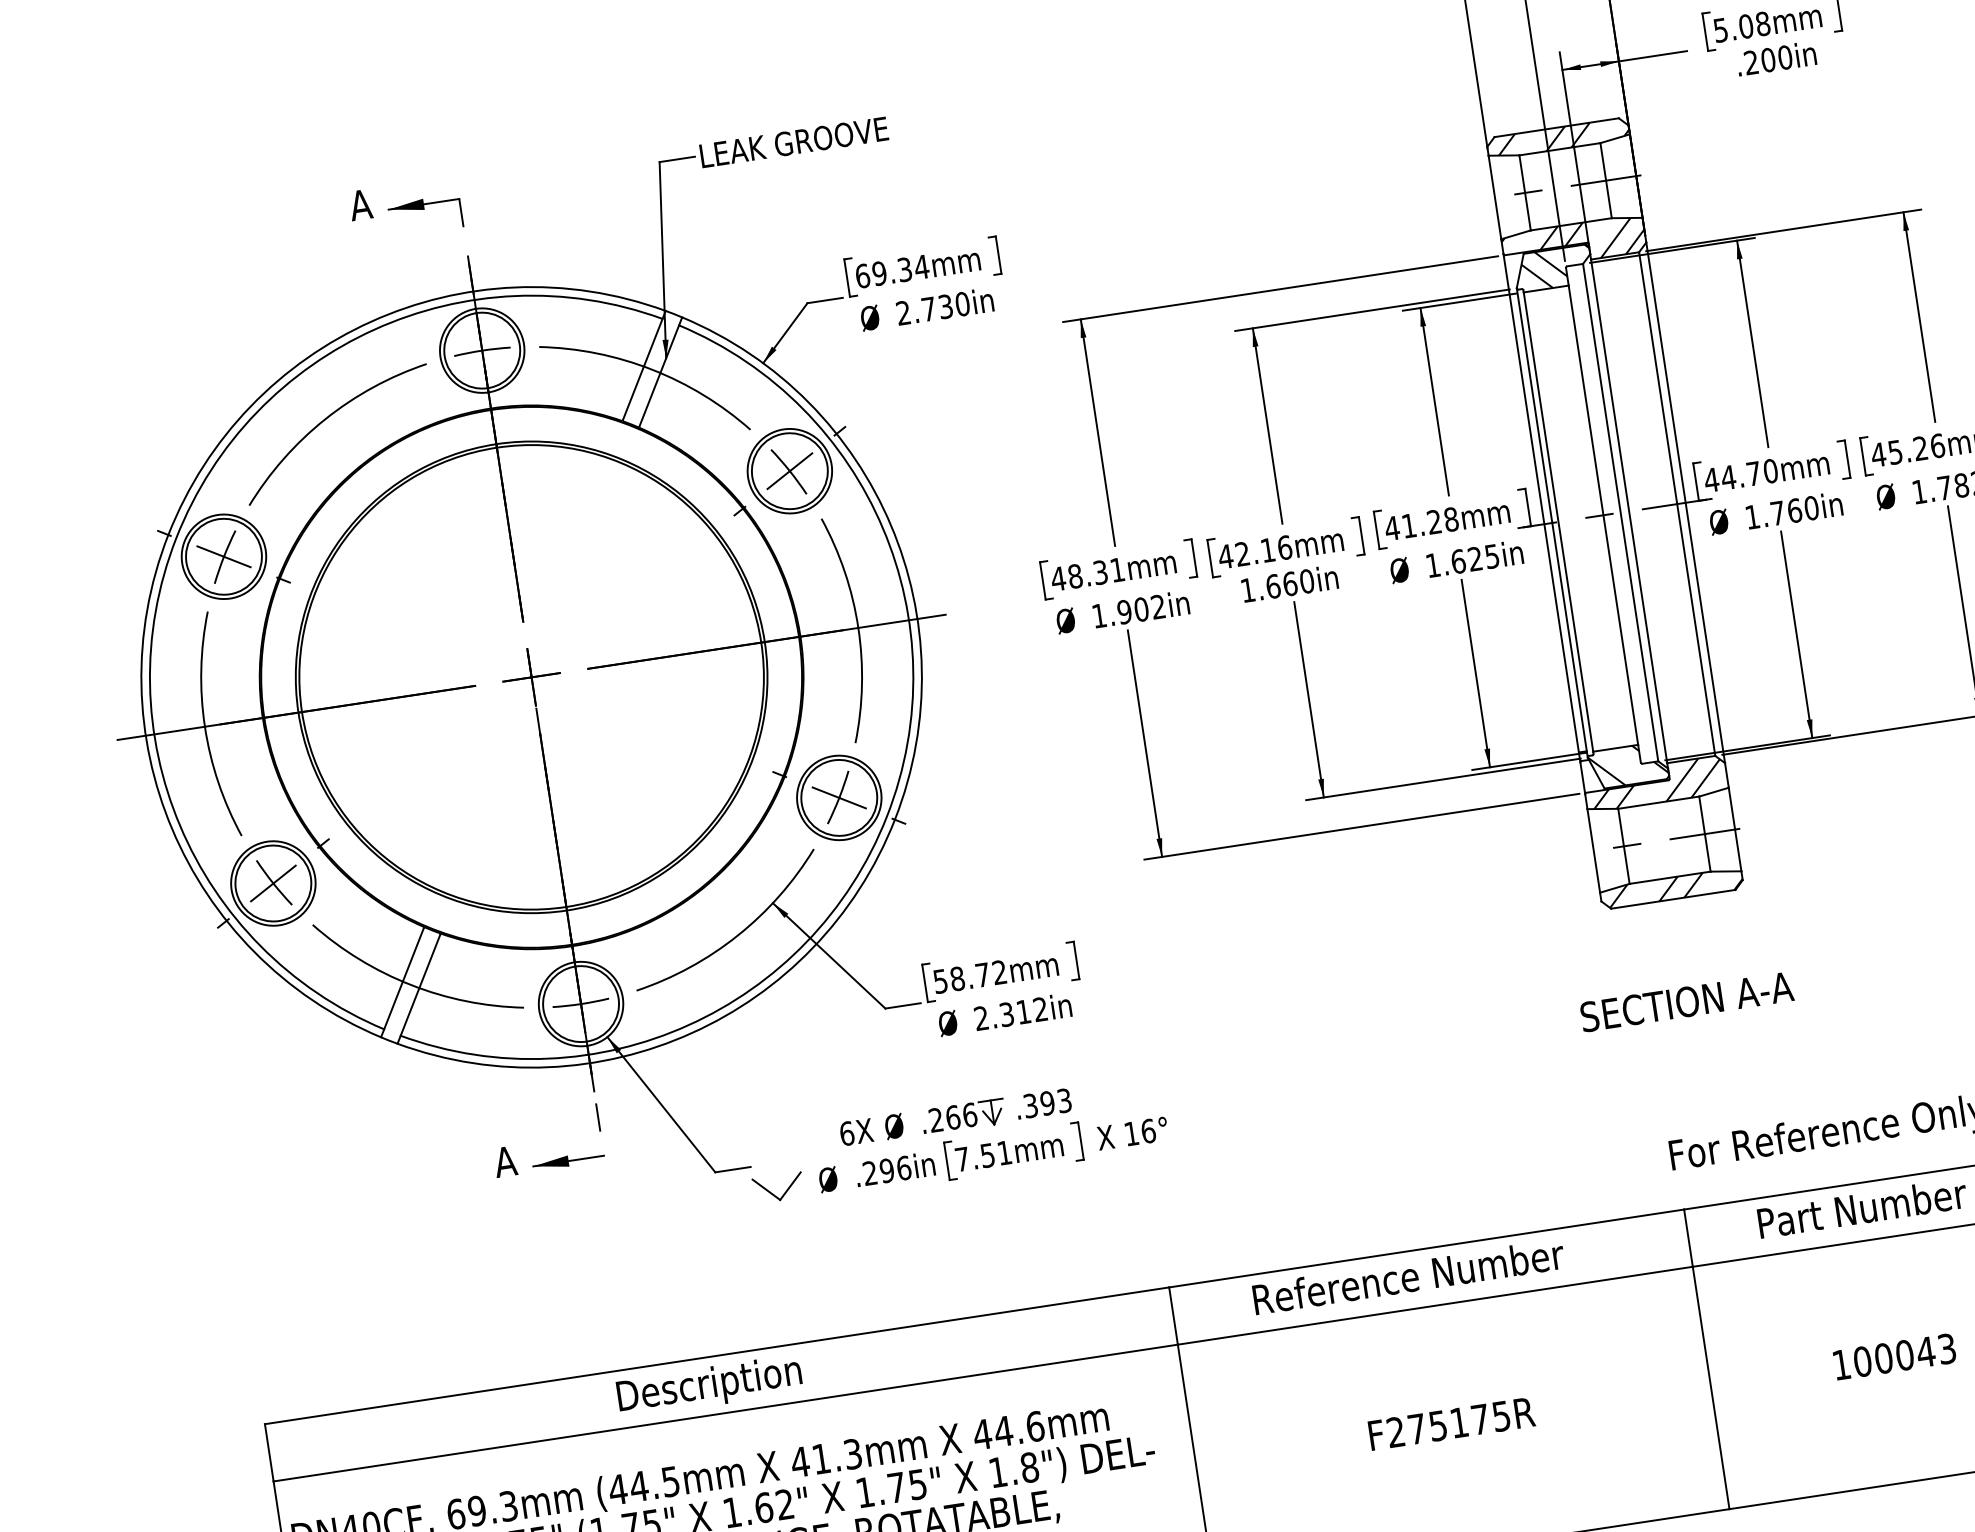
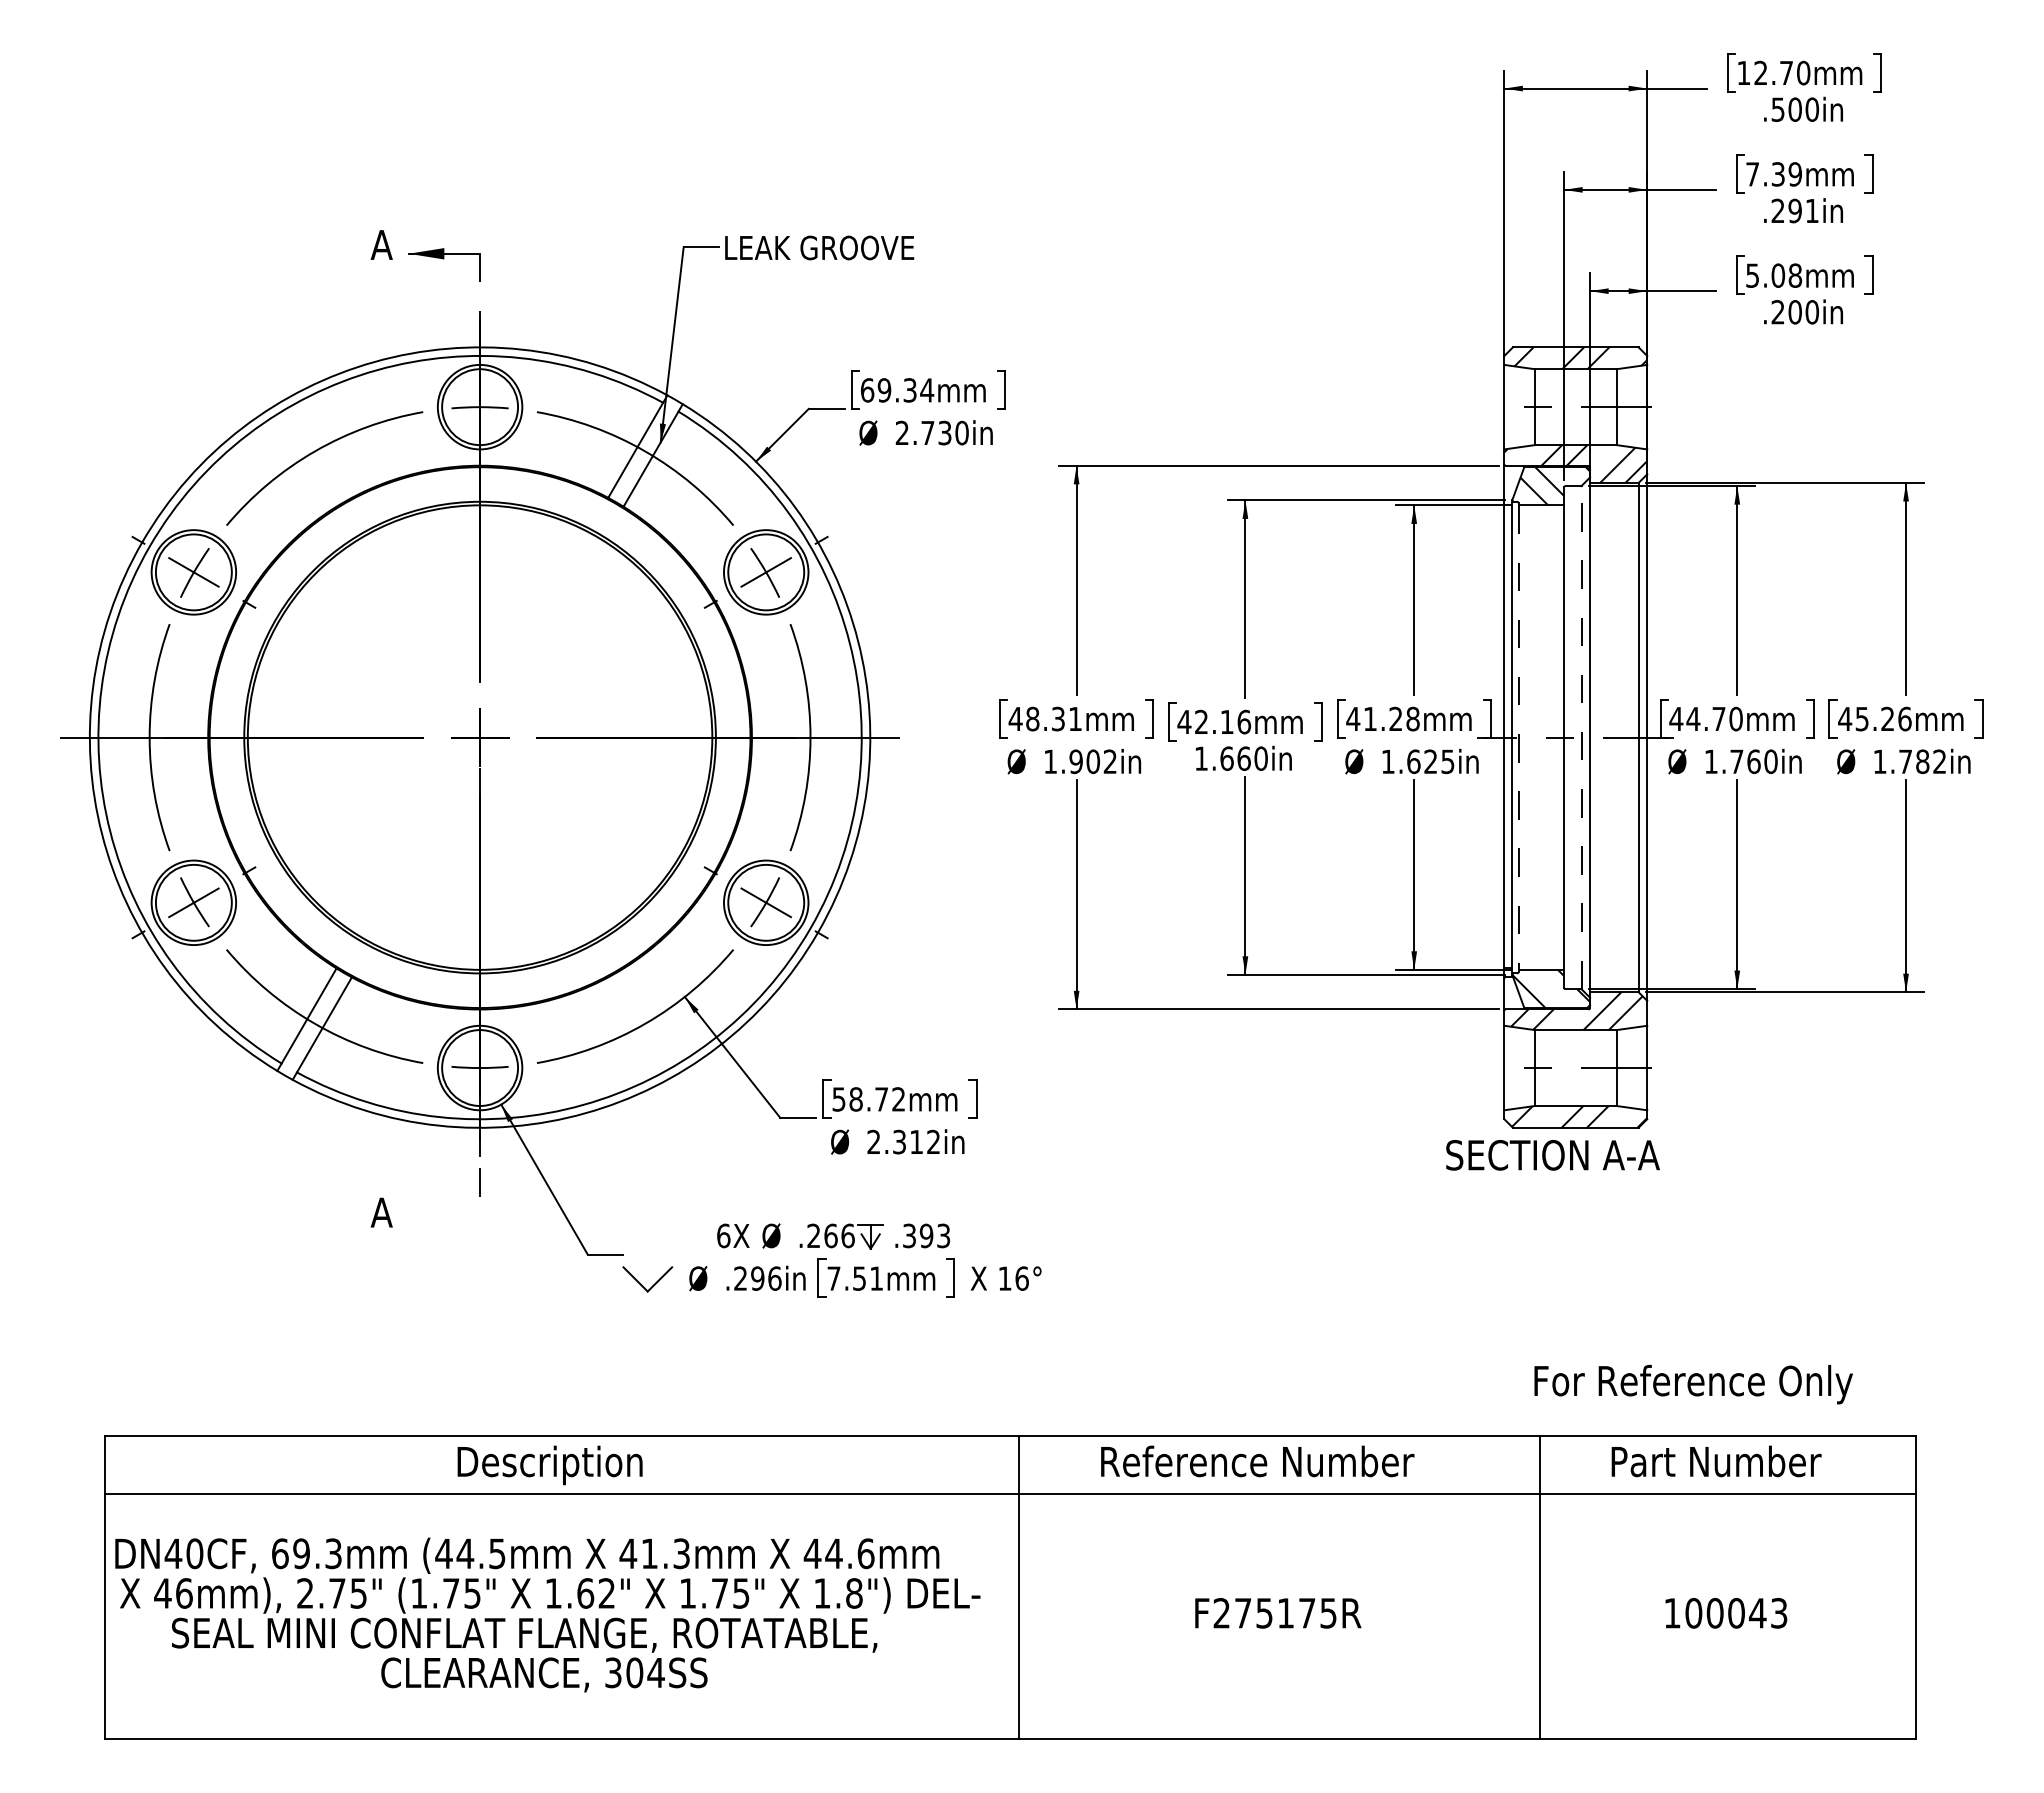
line: (1620, 512) -> (1581, 737), solid -> dashed
line: (1558, 522) -> (1518, 738), solid -> dashed
text: (1686, 1002) -> (1552, 1155), moved
part: (568, 1160) -> (444, 1220), removed

